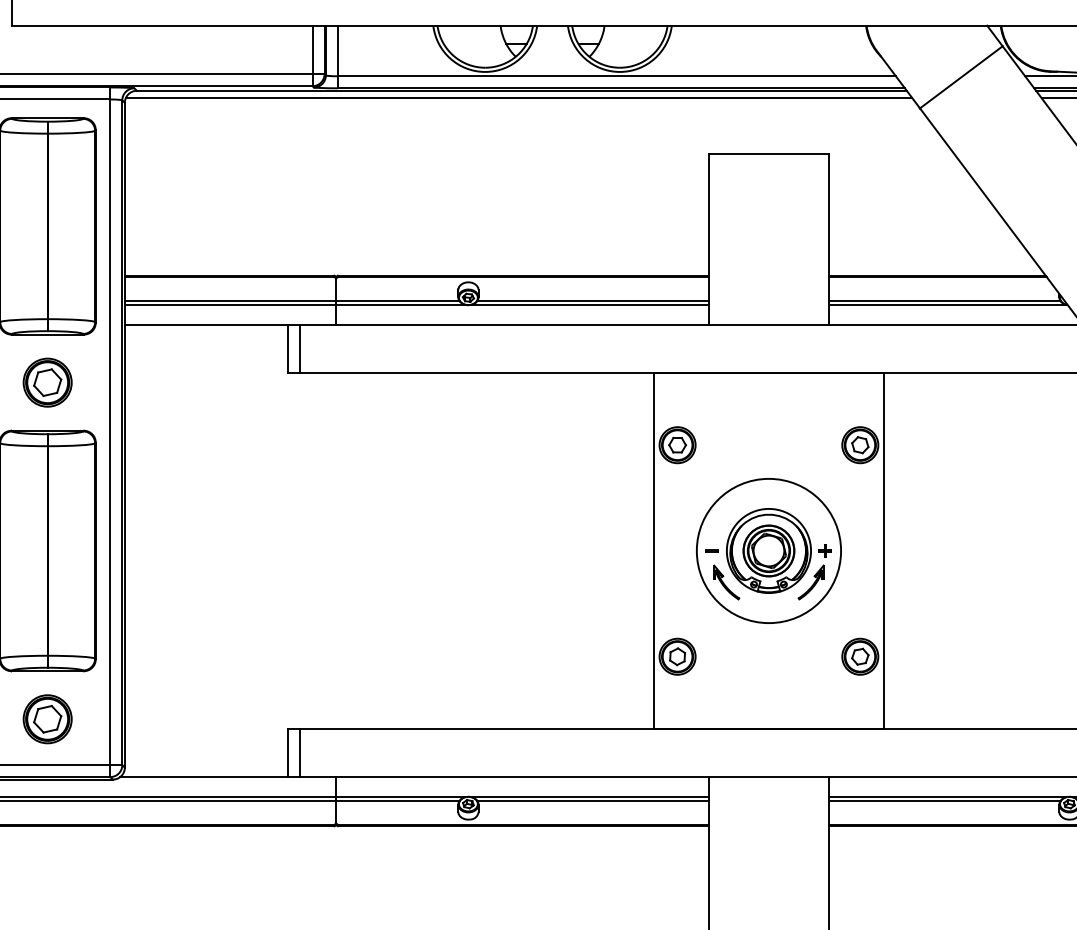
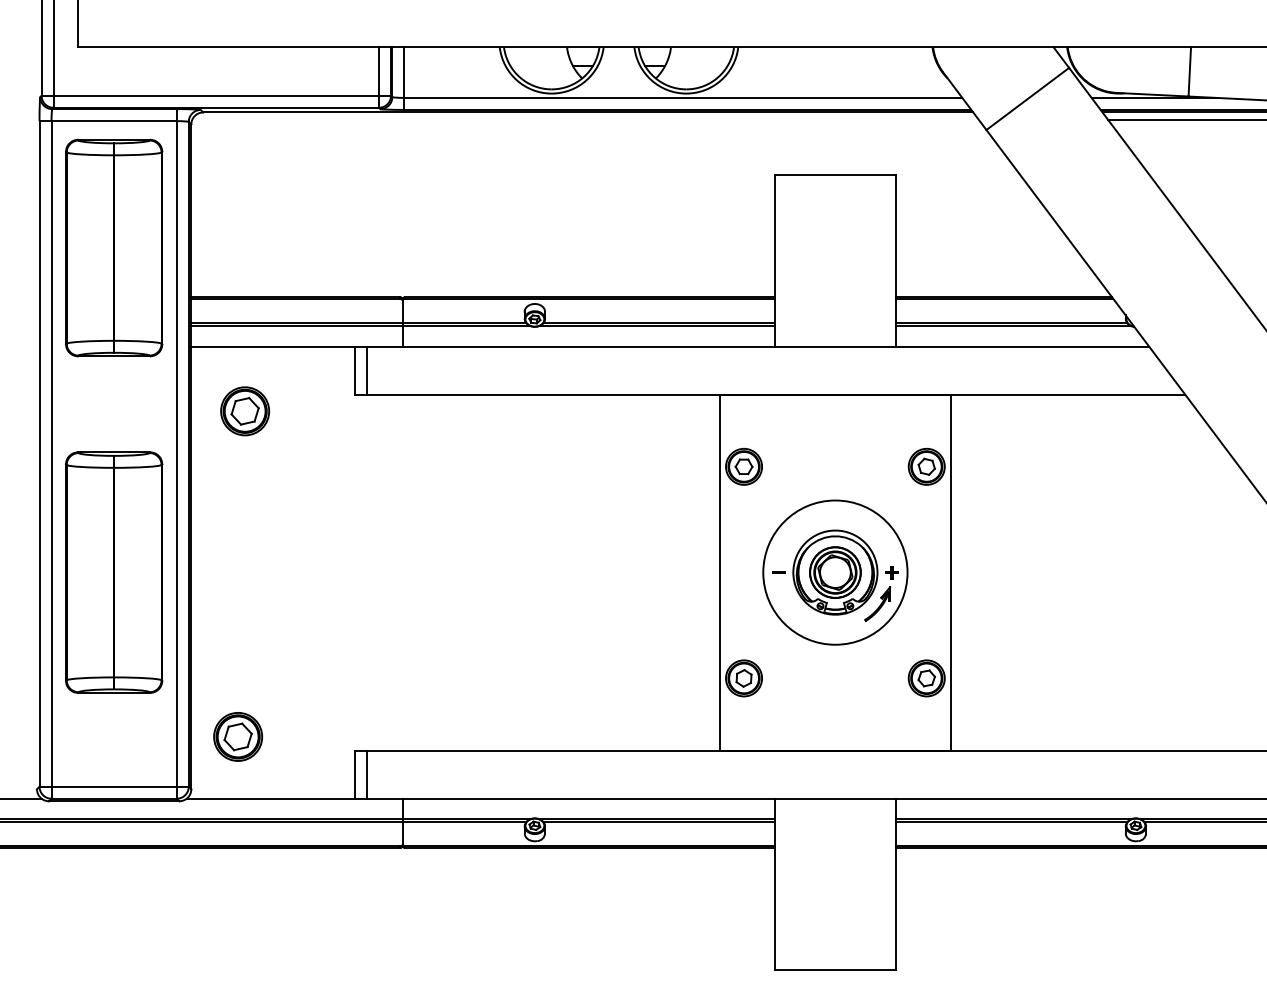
line: (519, 97) -> (585, 119), removed
part: (48, 382) -> (245, 411), moved
part: (726, 581) -> (792, 603), removed
part: (48, 718) -> (238, 736), moved

